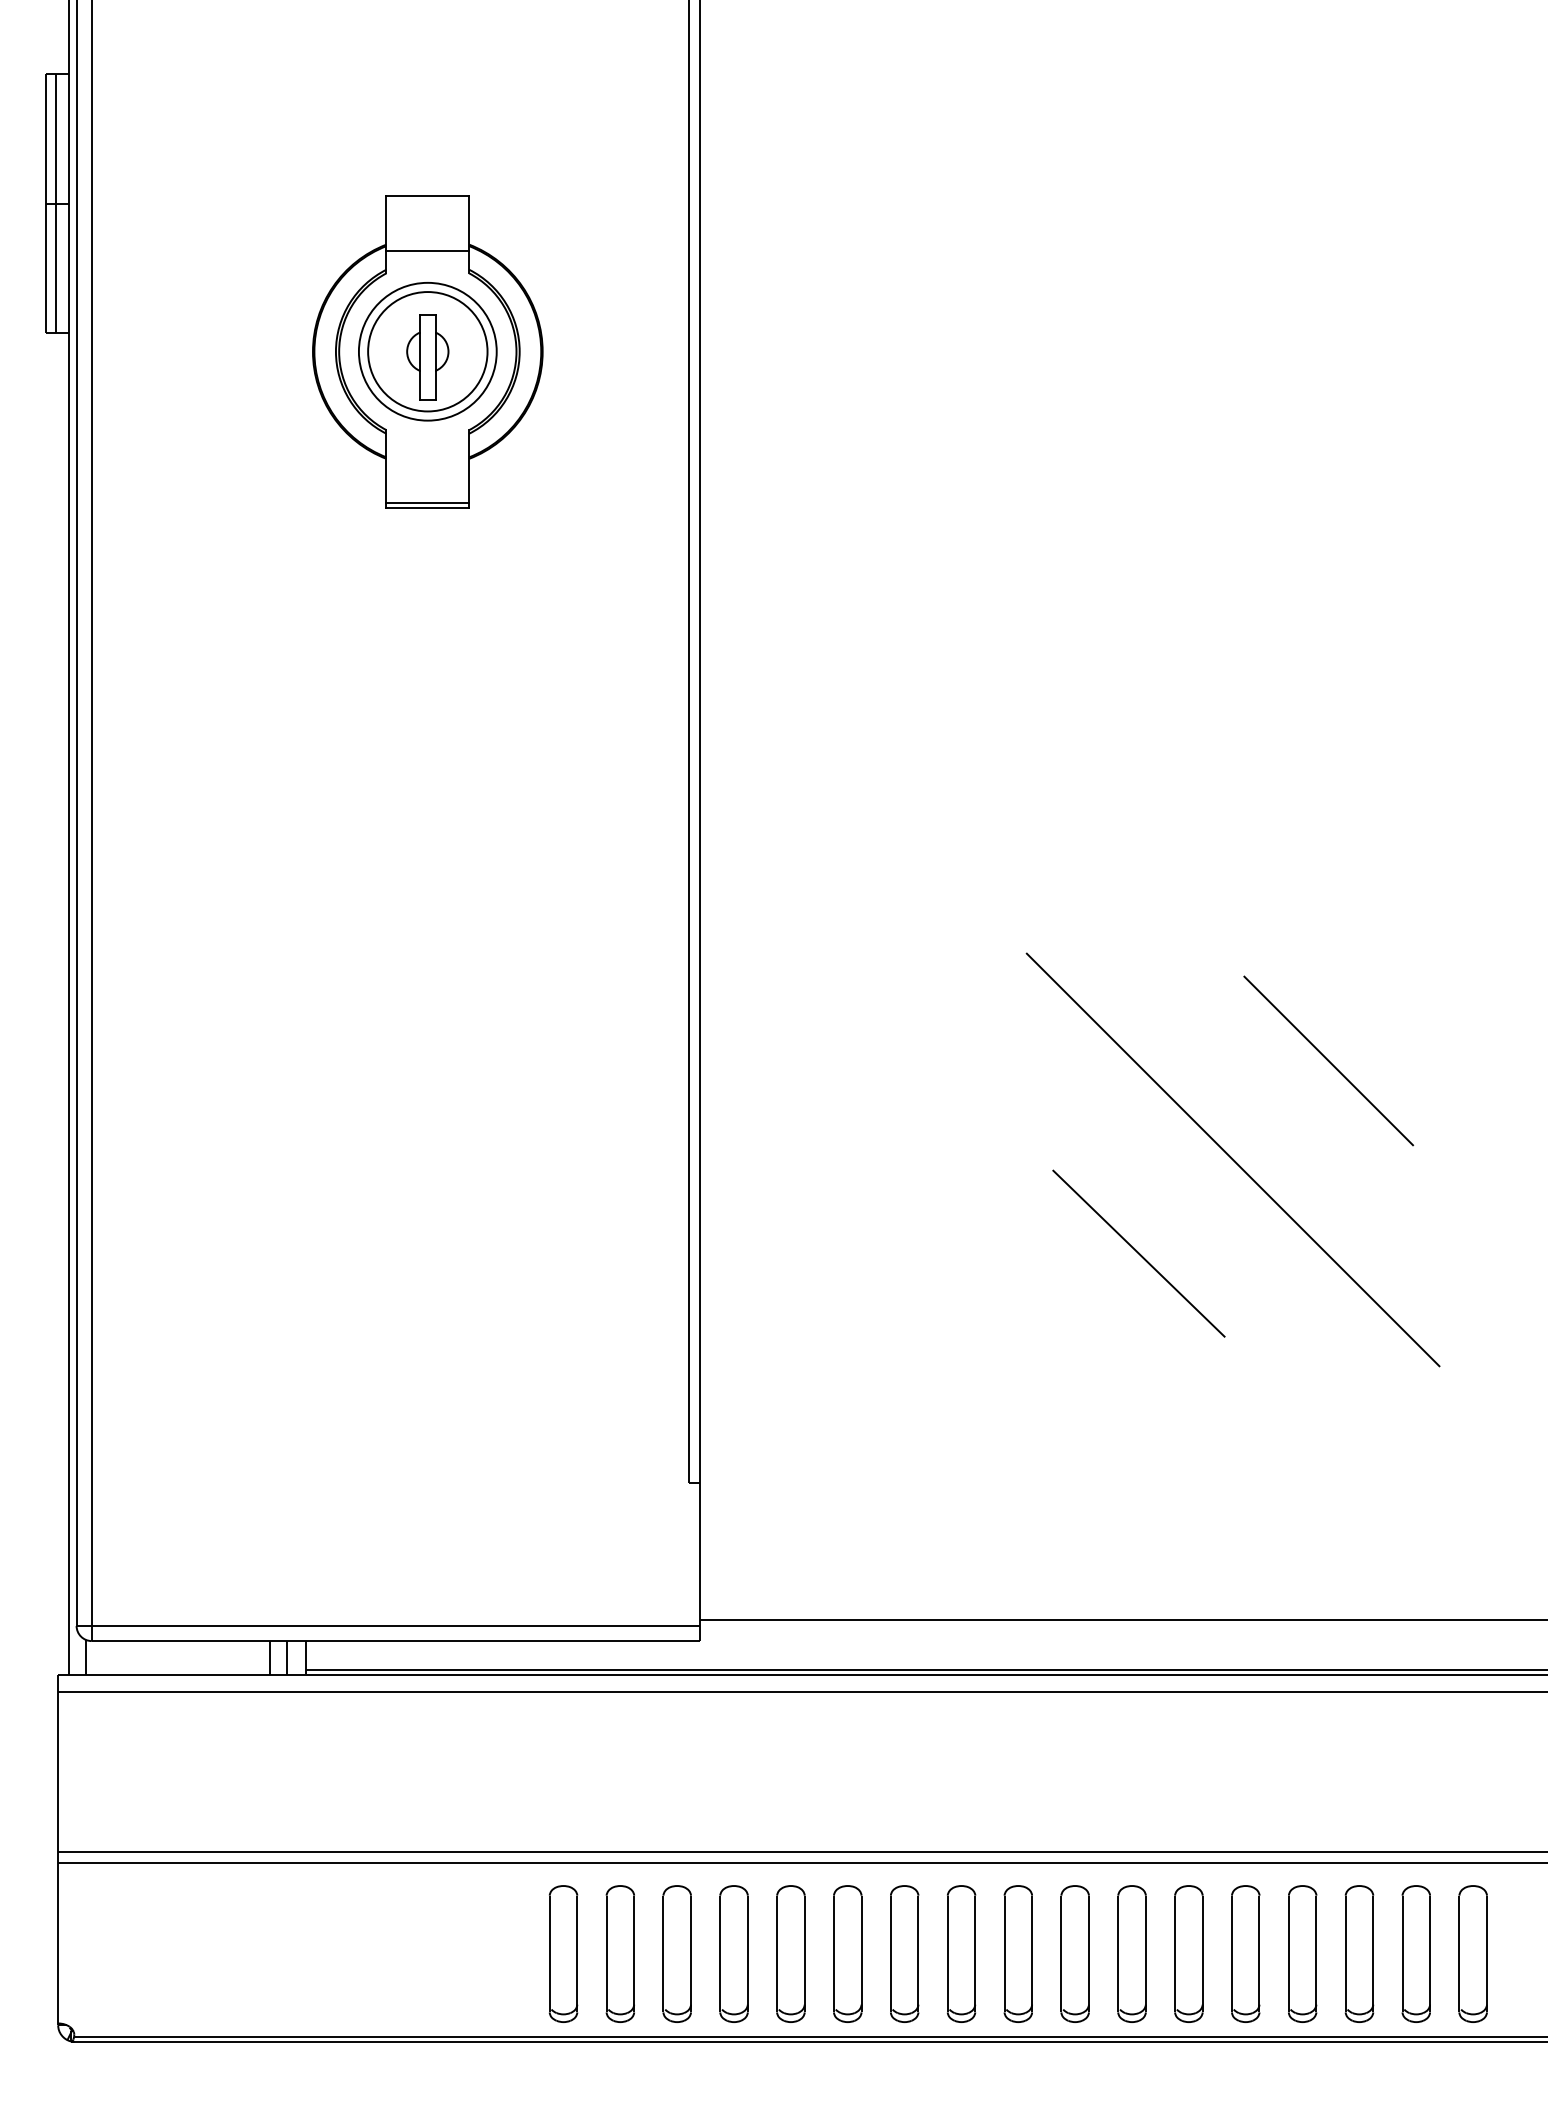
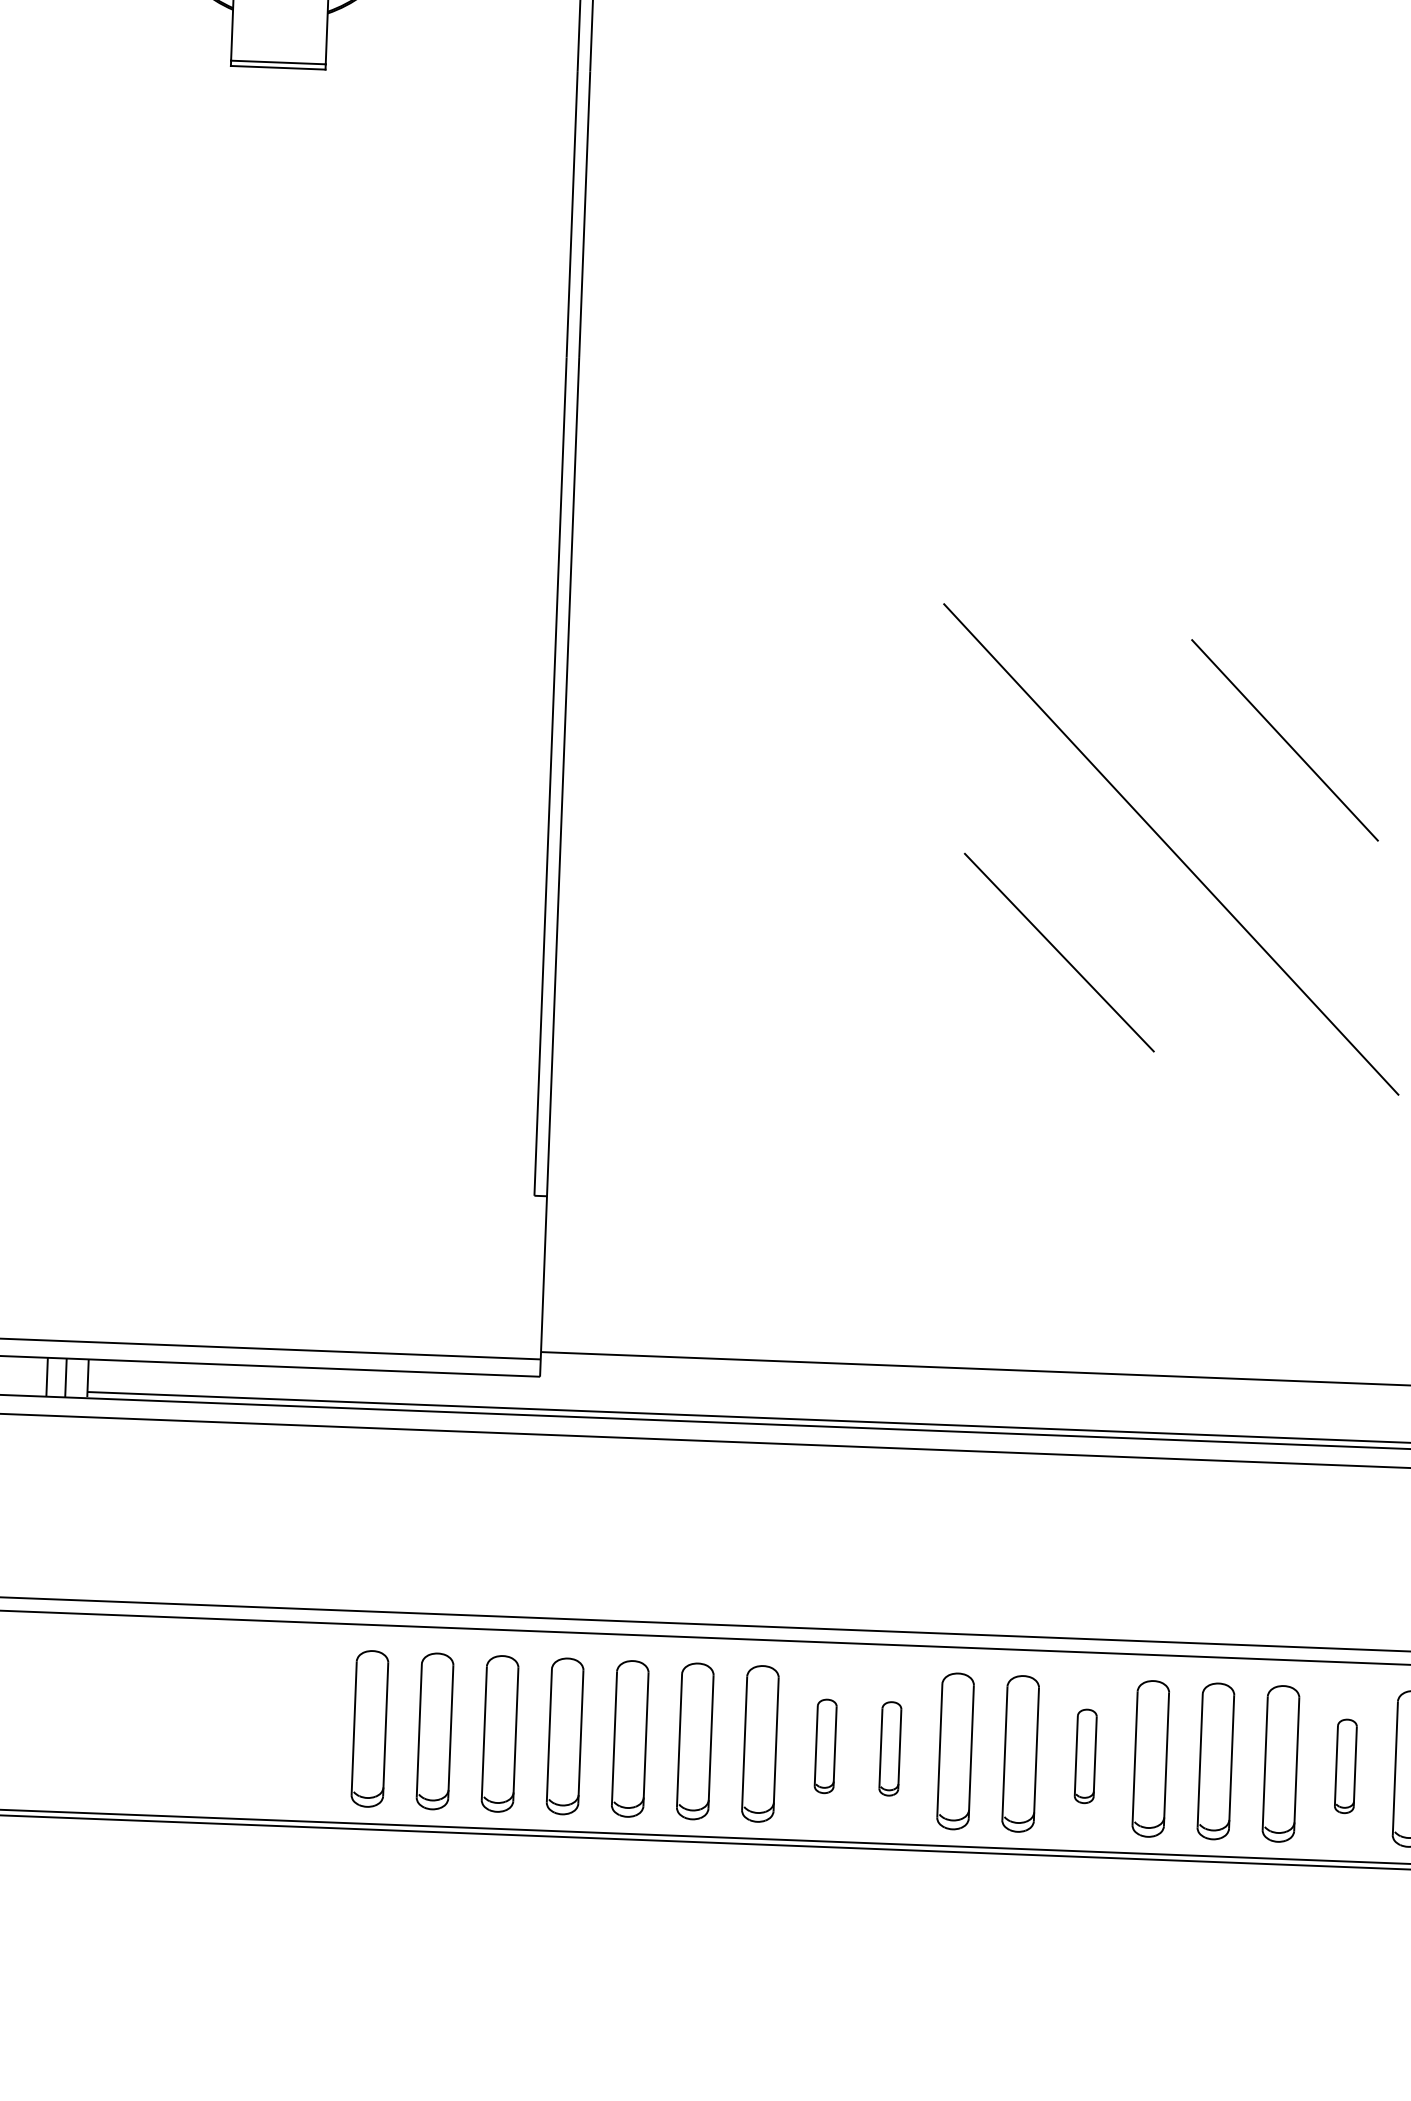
part: (961, 1953) -> (825, 1745), size x0.6
part: (1017, 1953) -> (889, 1748), size x0.6
part: (1188, 1953) -> (1085, 1755), size x0.6
part: (1415, 1953) -> (1345, 1765), size x0.6

